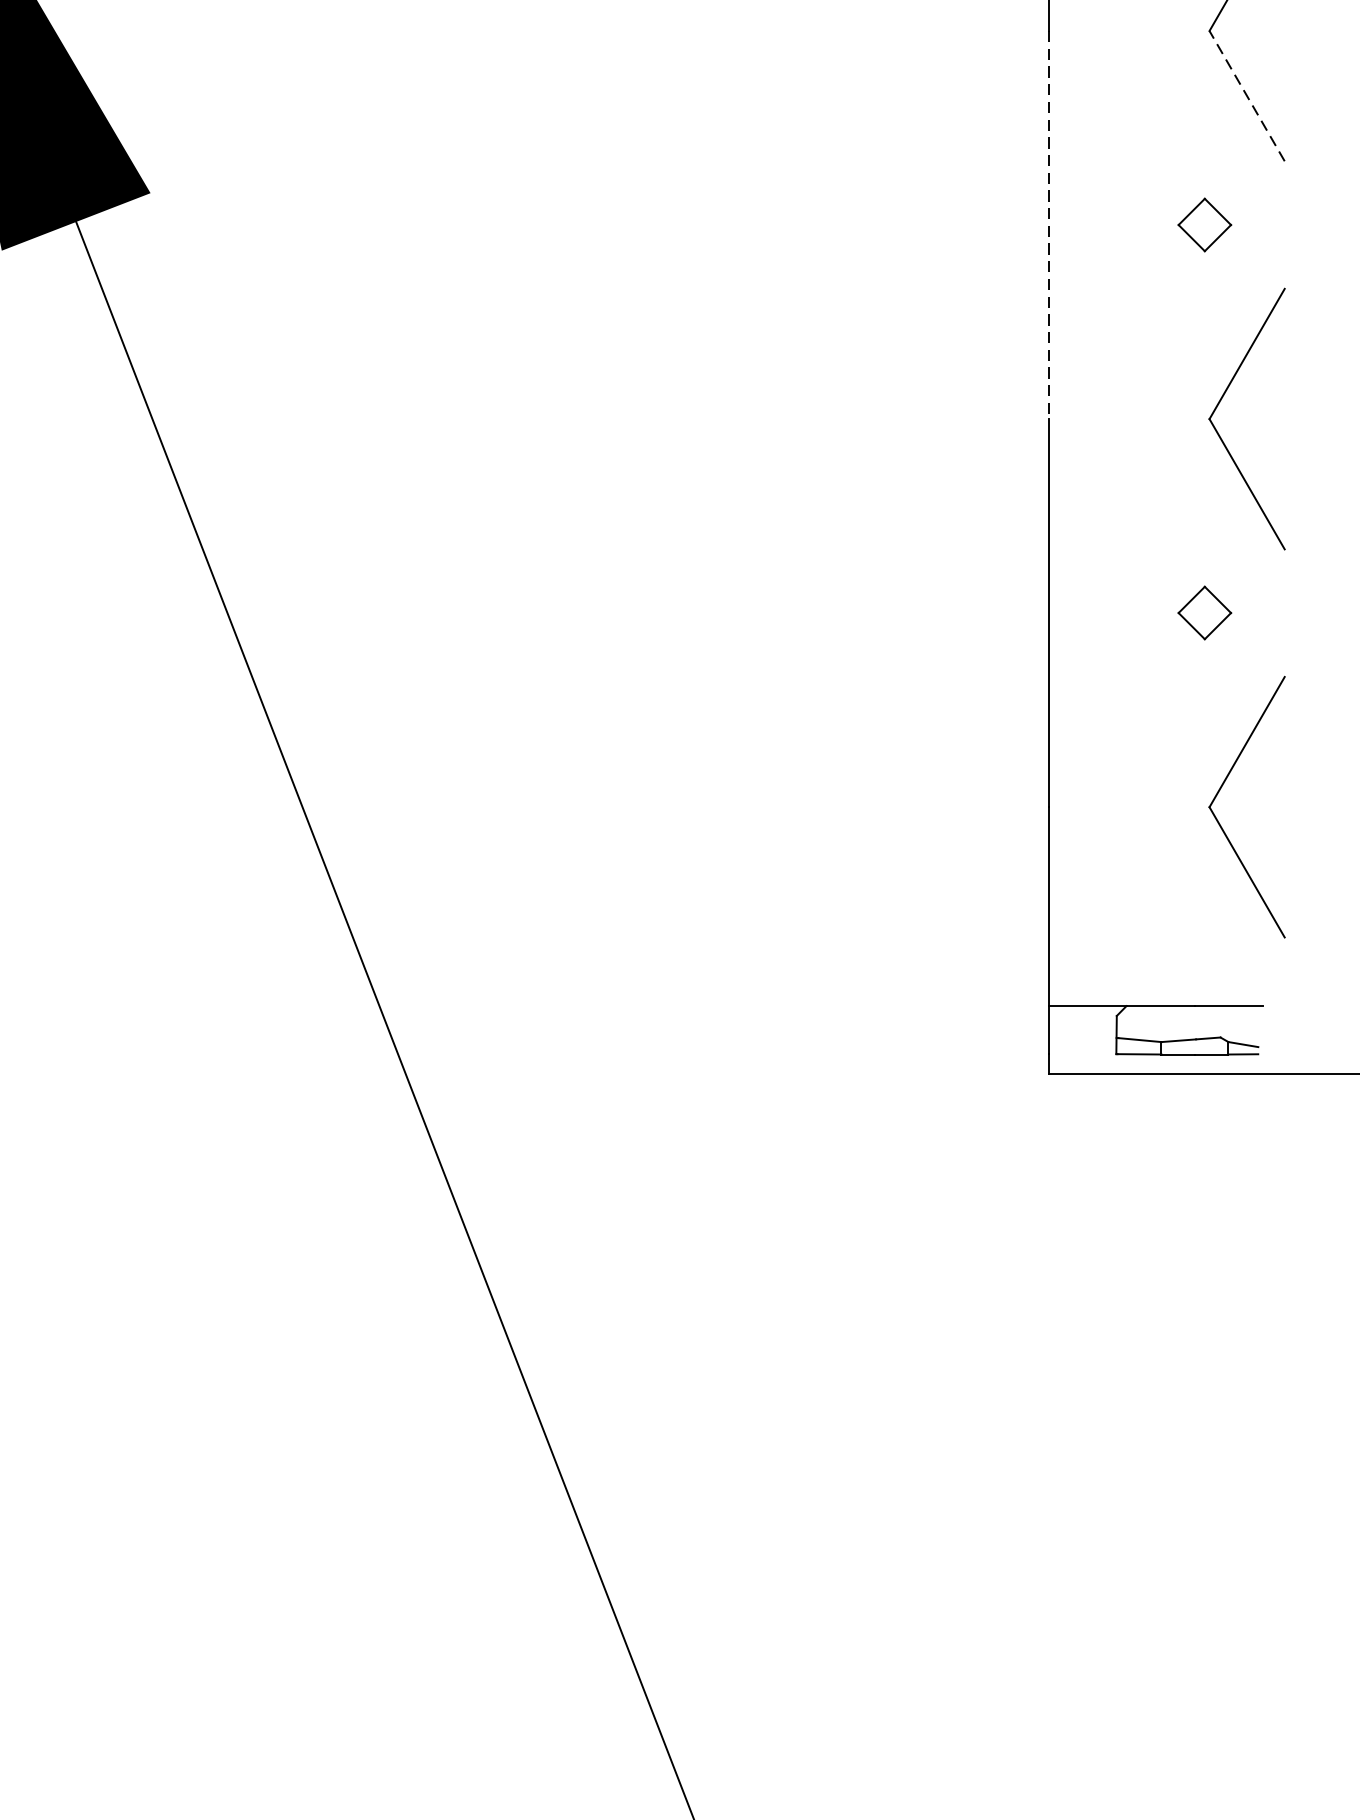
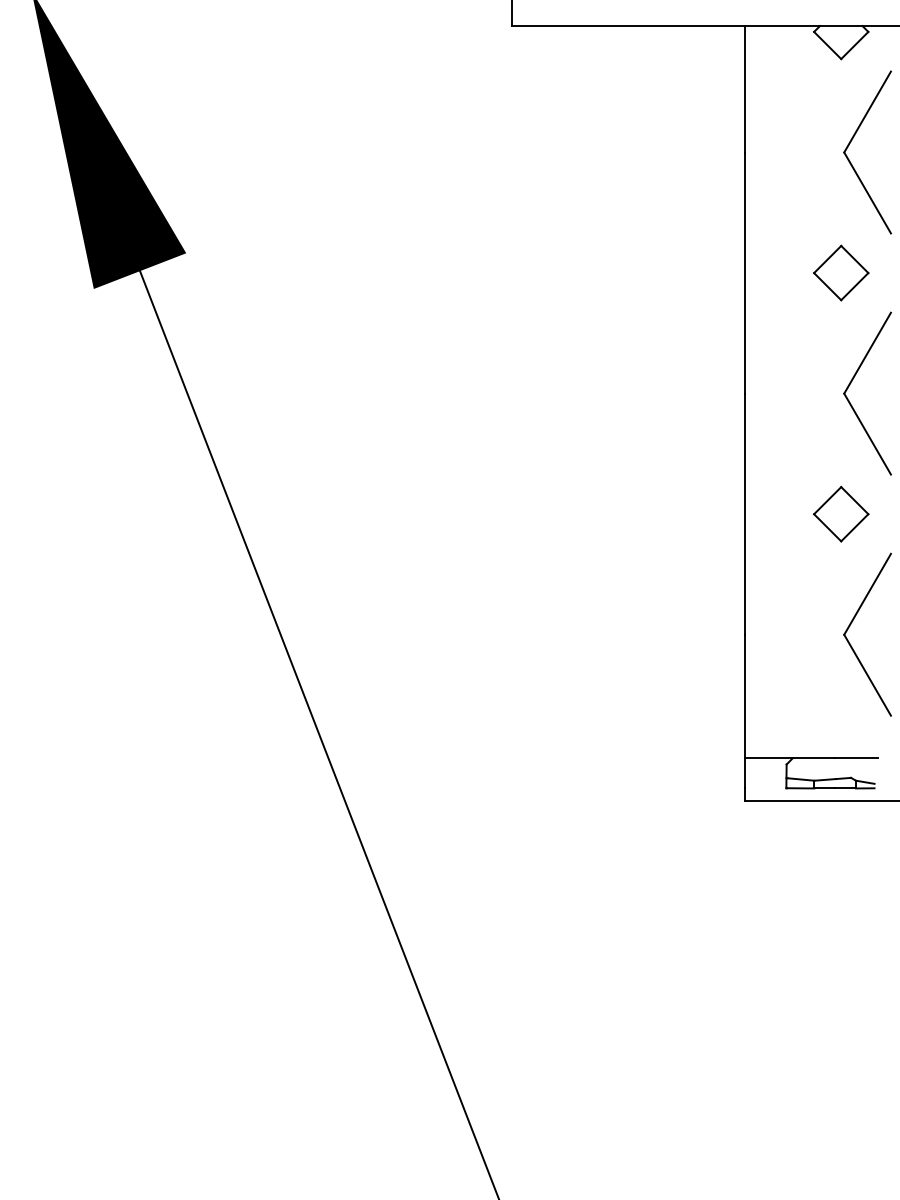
line: (1246, 95) -> (867, 192), dashed -> solid
part: (1205, 224) -> (841, 272), size x1.67
line: (1048, 225) -> (744, 273), dashed -> solid
part: (1205, 612) -> (841, 513), size x1.67

